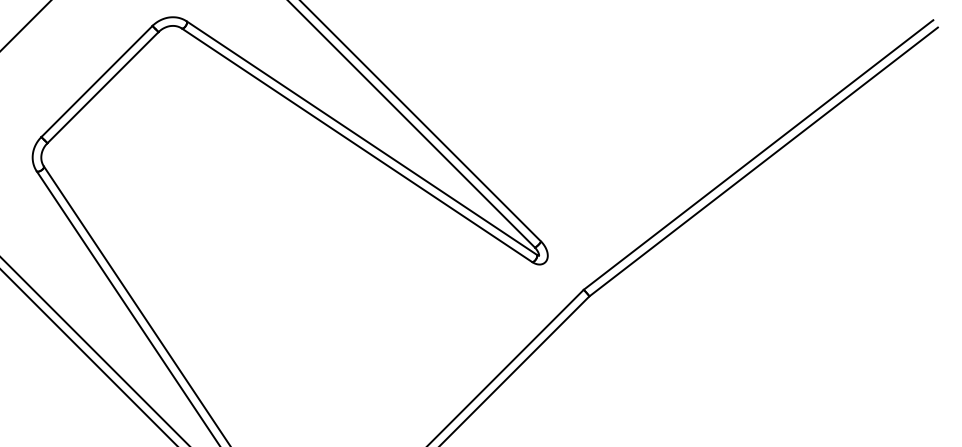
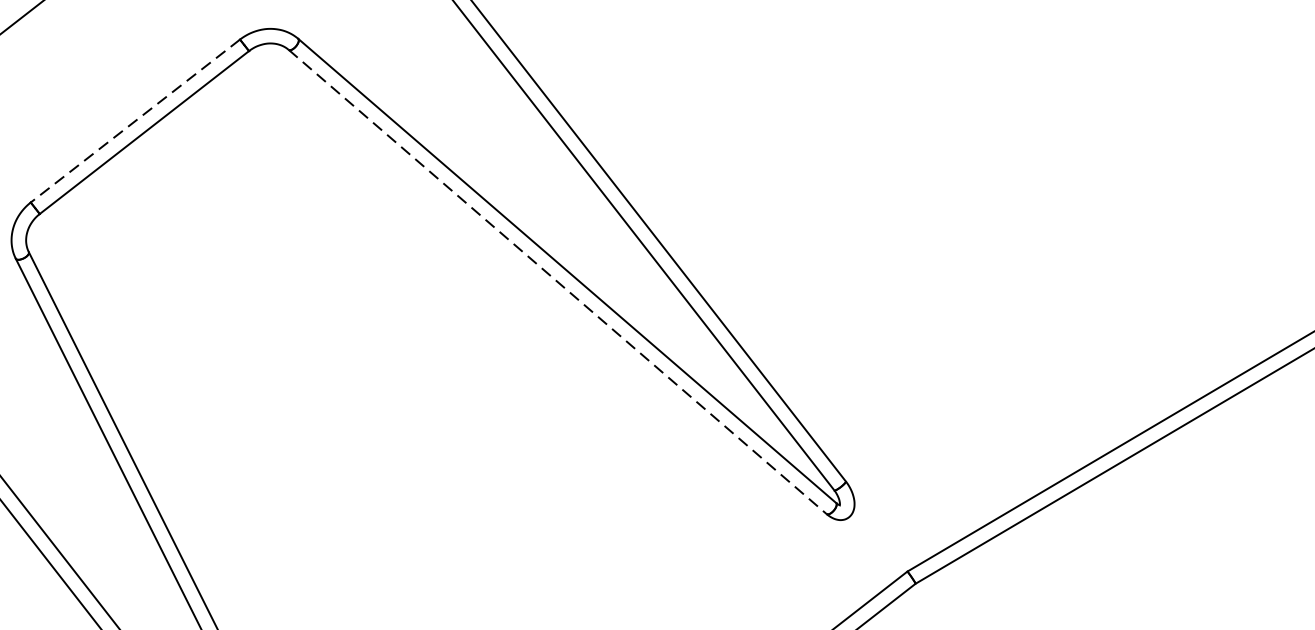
line: (96, 81) -> (134, 120), solid -> dashed
line: (357, 145) -> (558, 282), solid -> dashed

